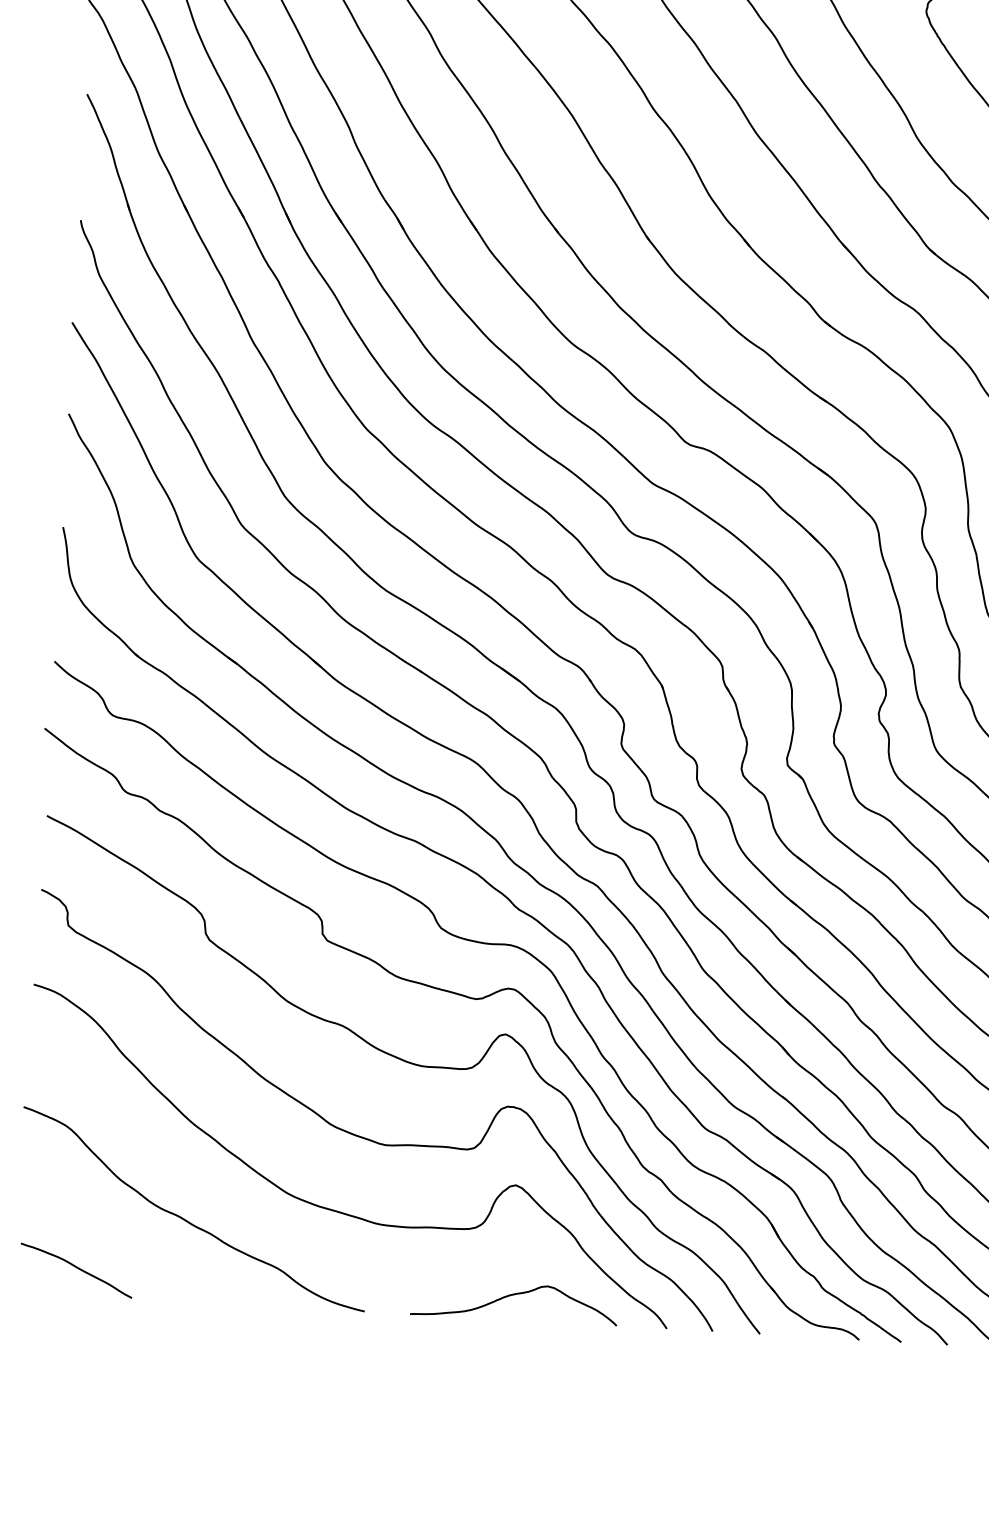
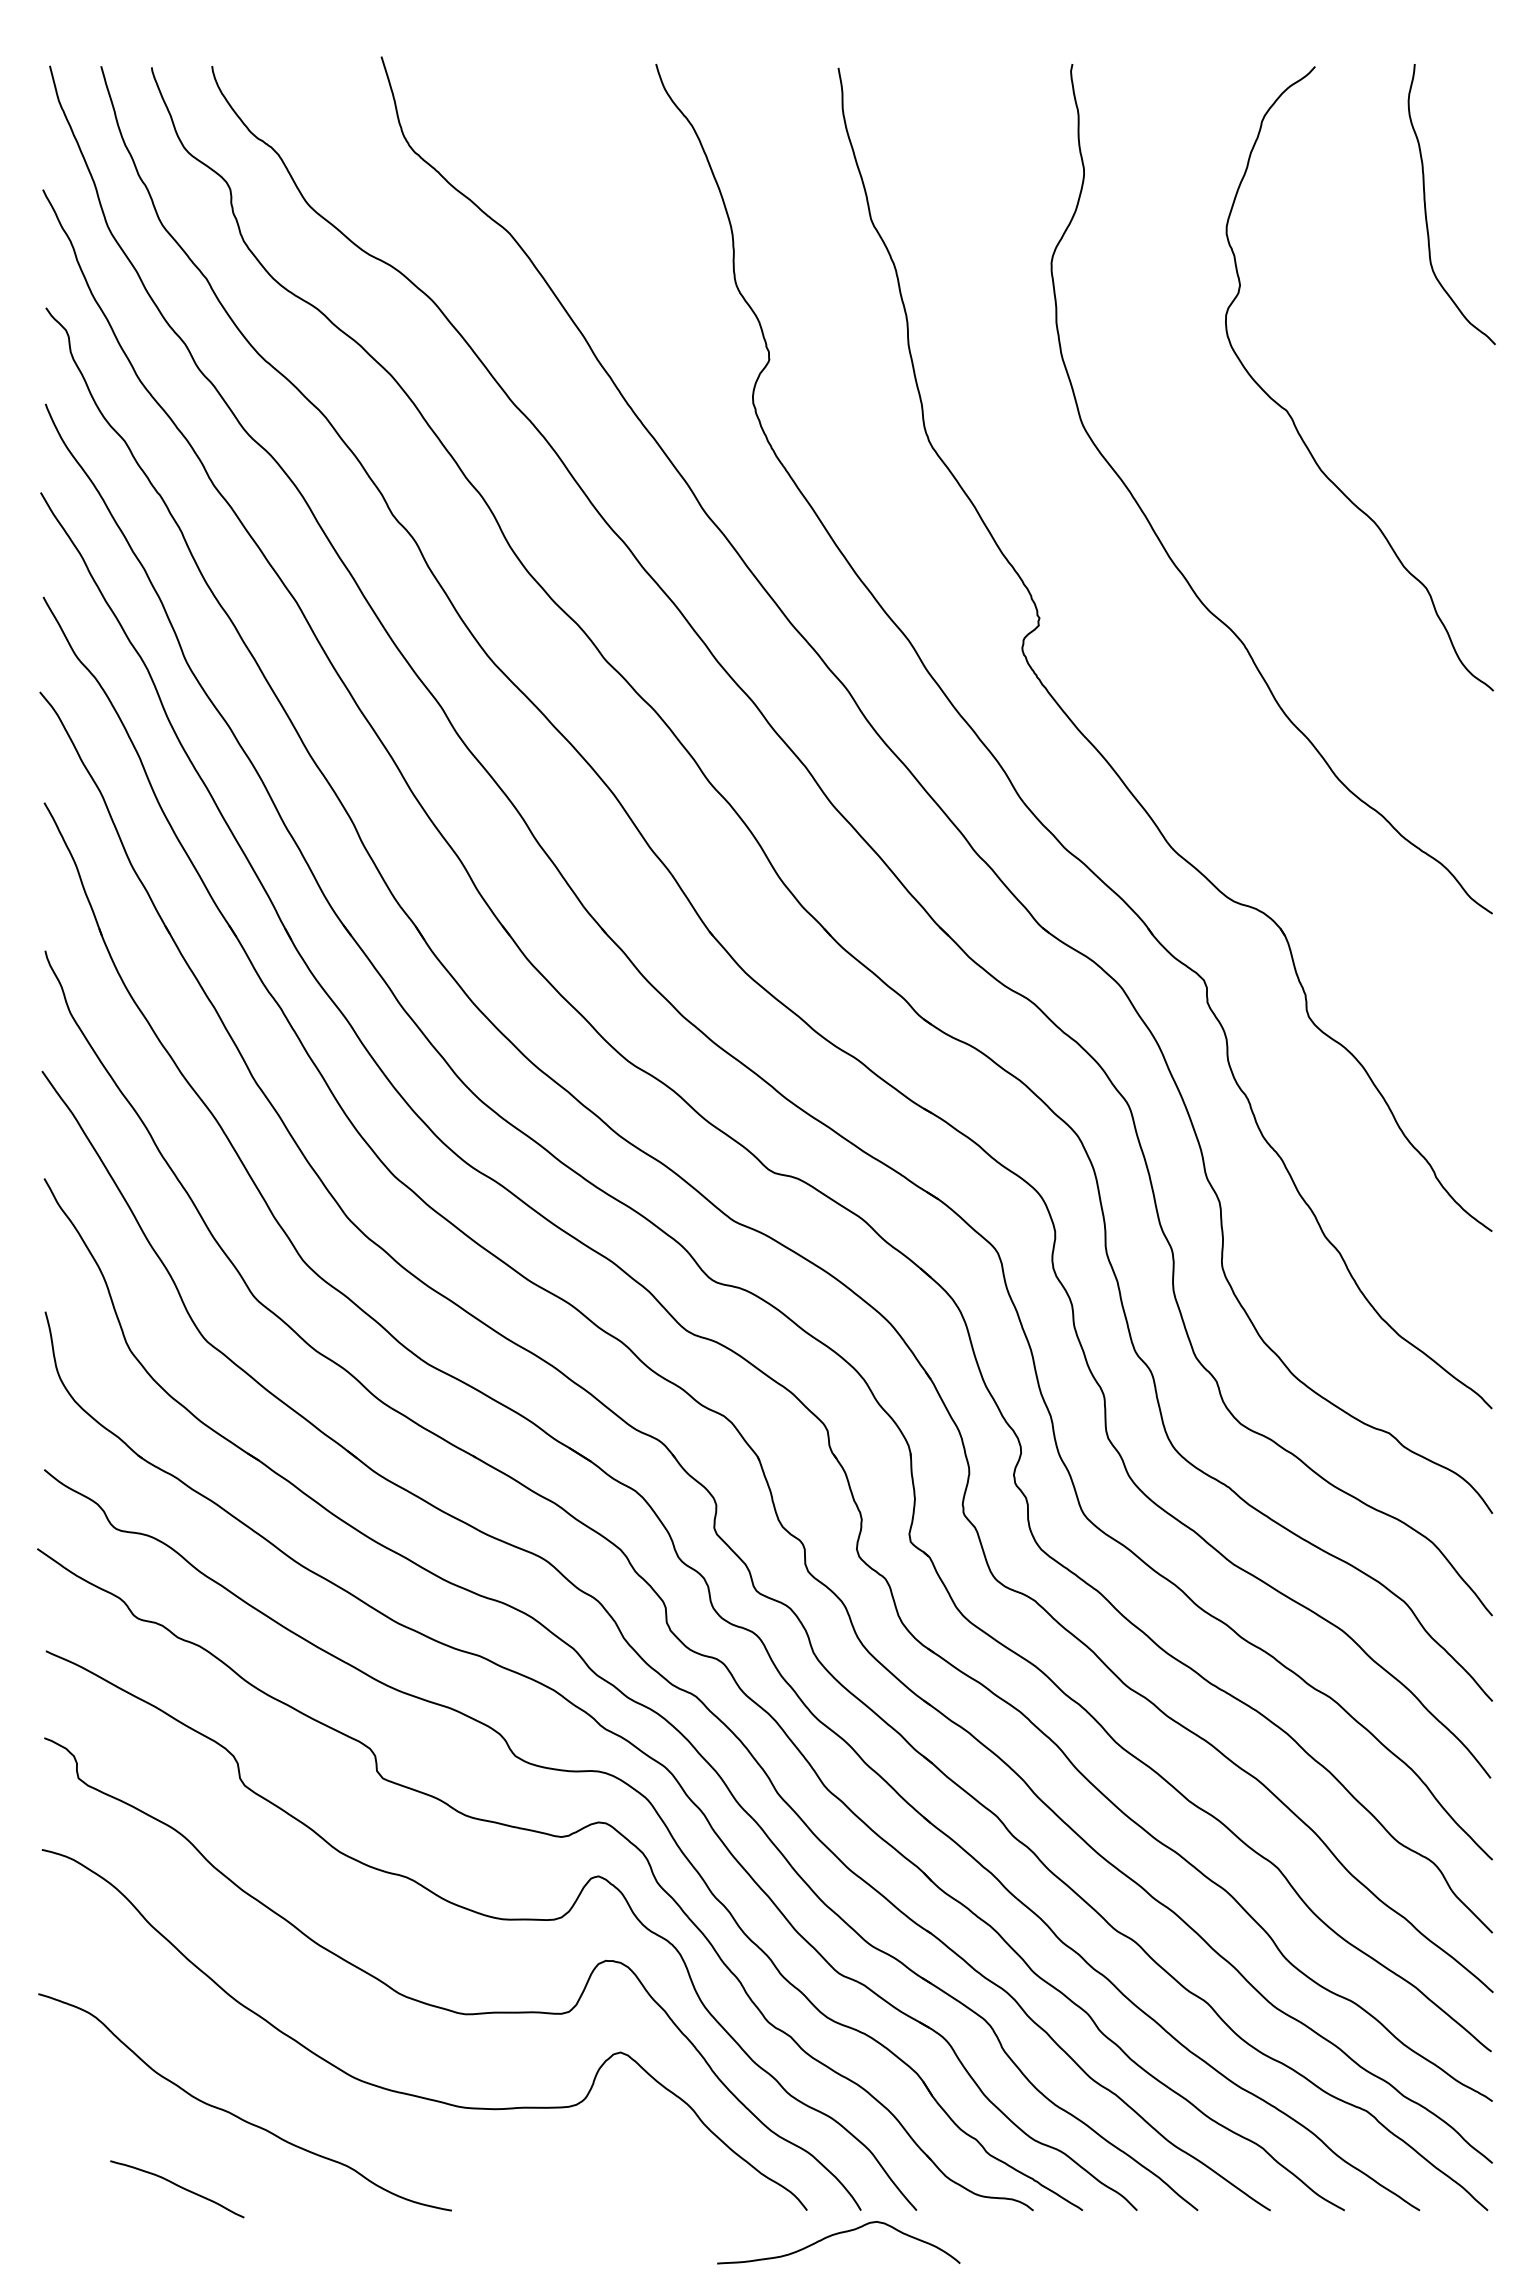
curve: (78, 1269) -> (179, 2187), moved
curve: (512, 1295) -> (835, 2235), moved

